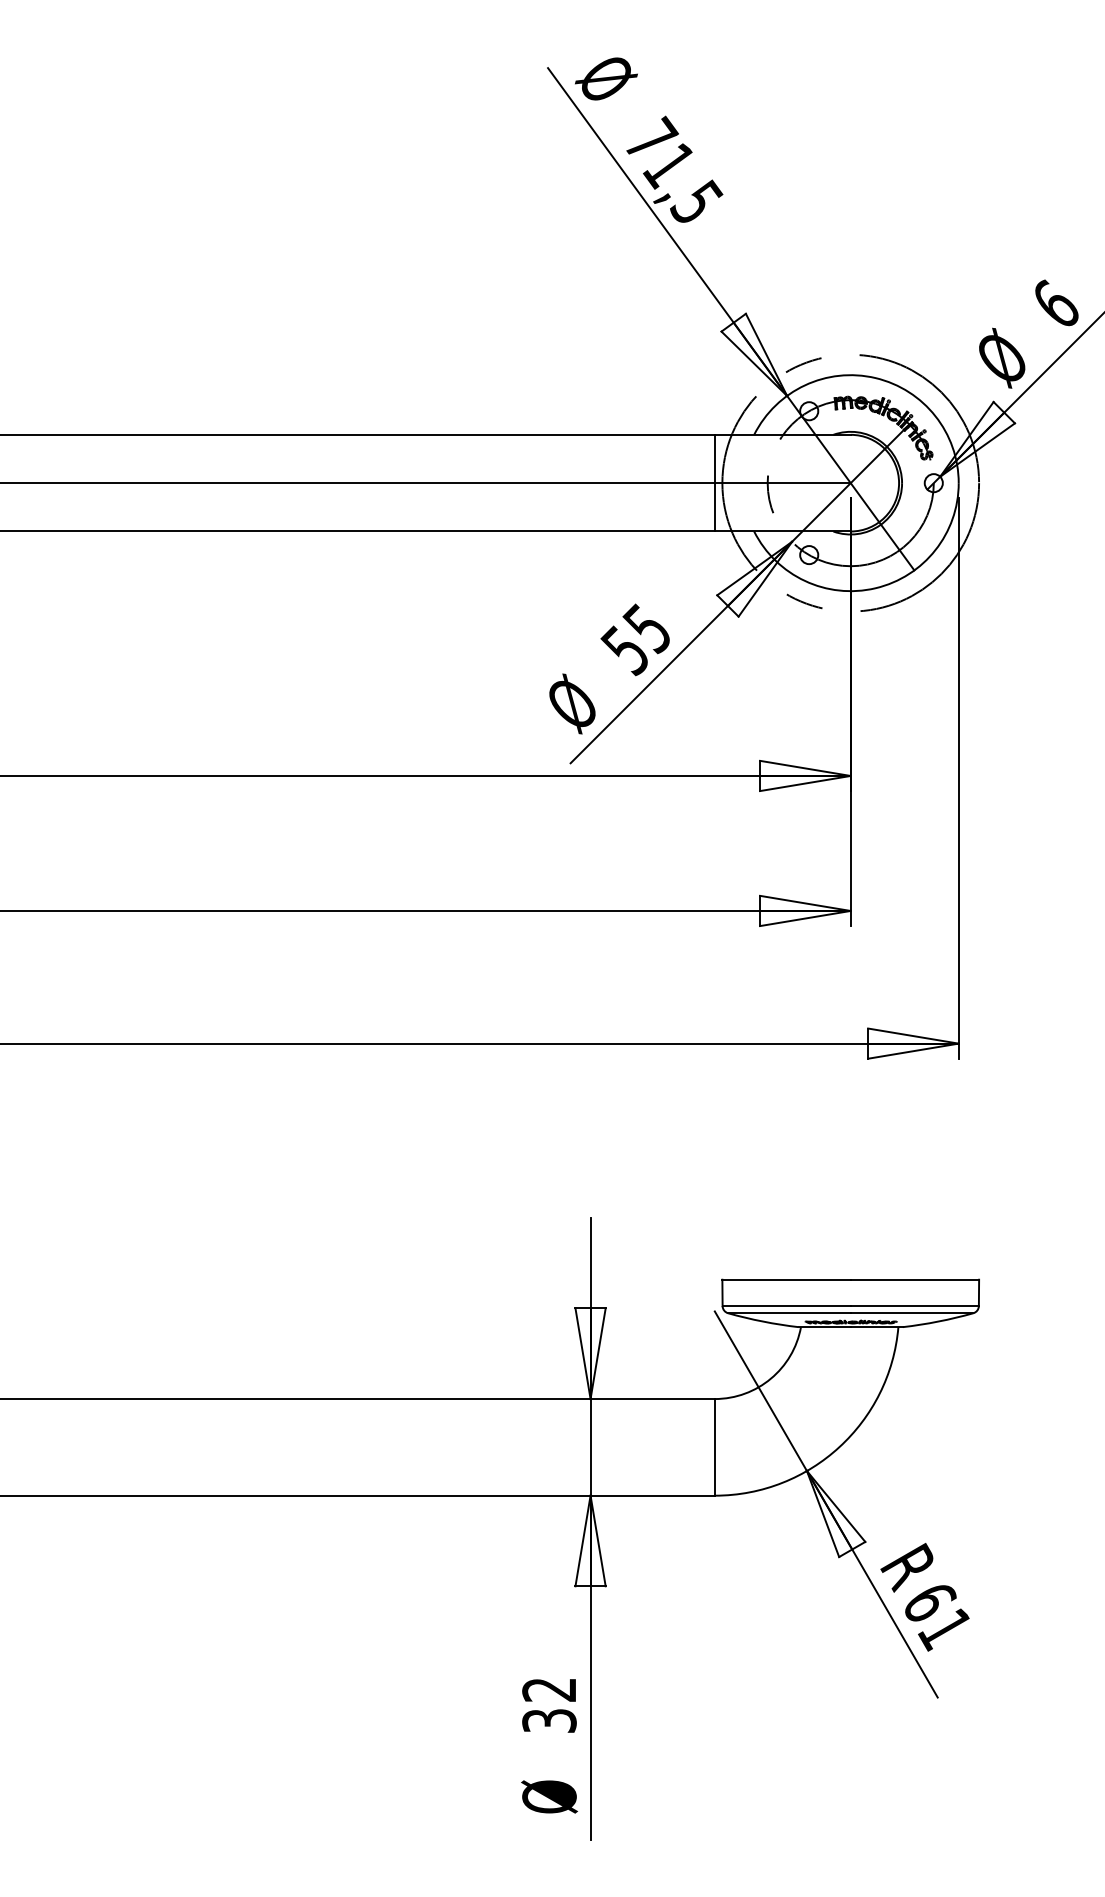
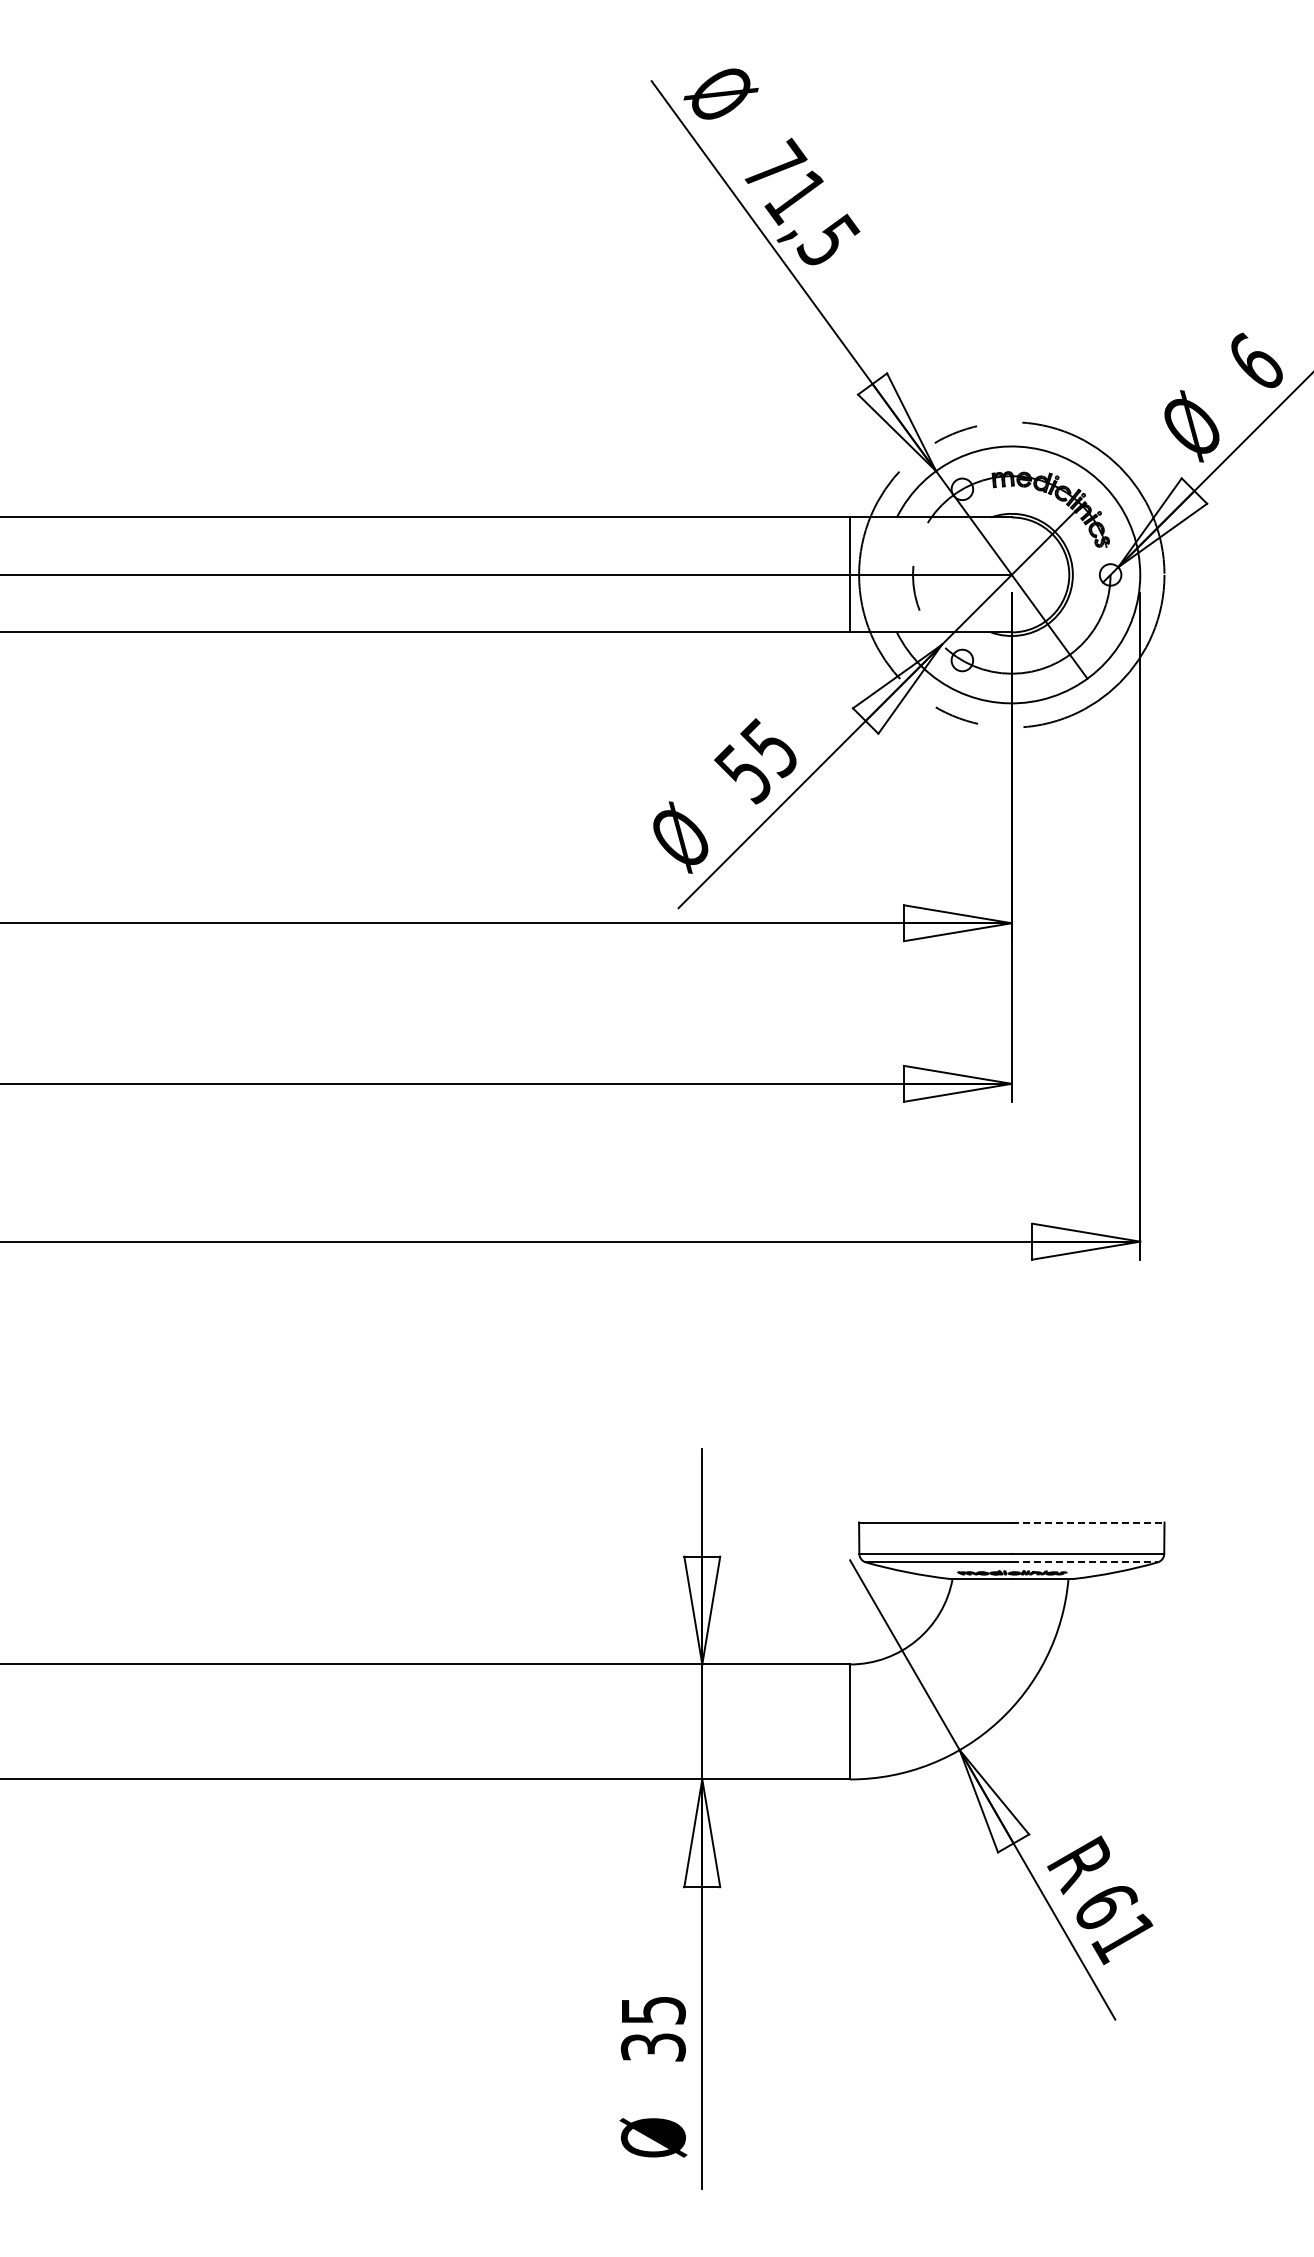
line: (915, 1279) -> (1088, 1522), solid -> dashed
line: (911, 1313) -> (1084, 1562), solid -> dashed
text: (548, 1689) -> (652, 2010), 32 -> 35

